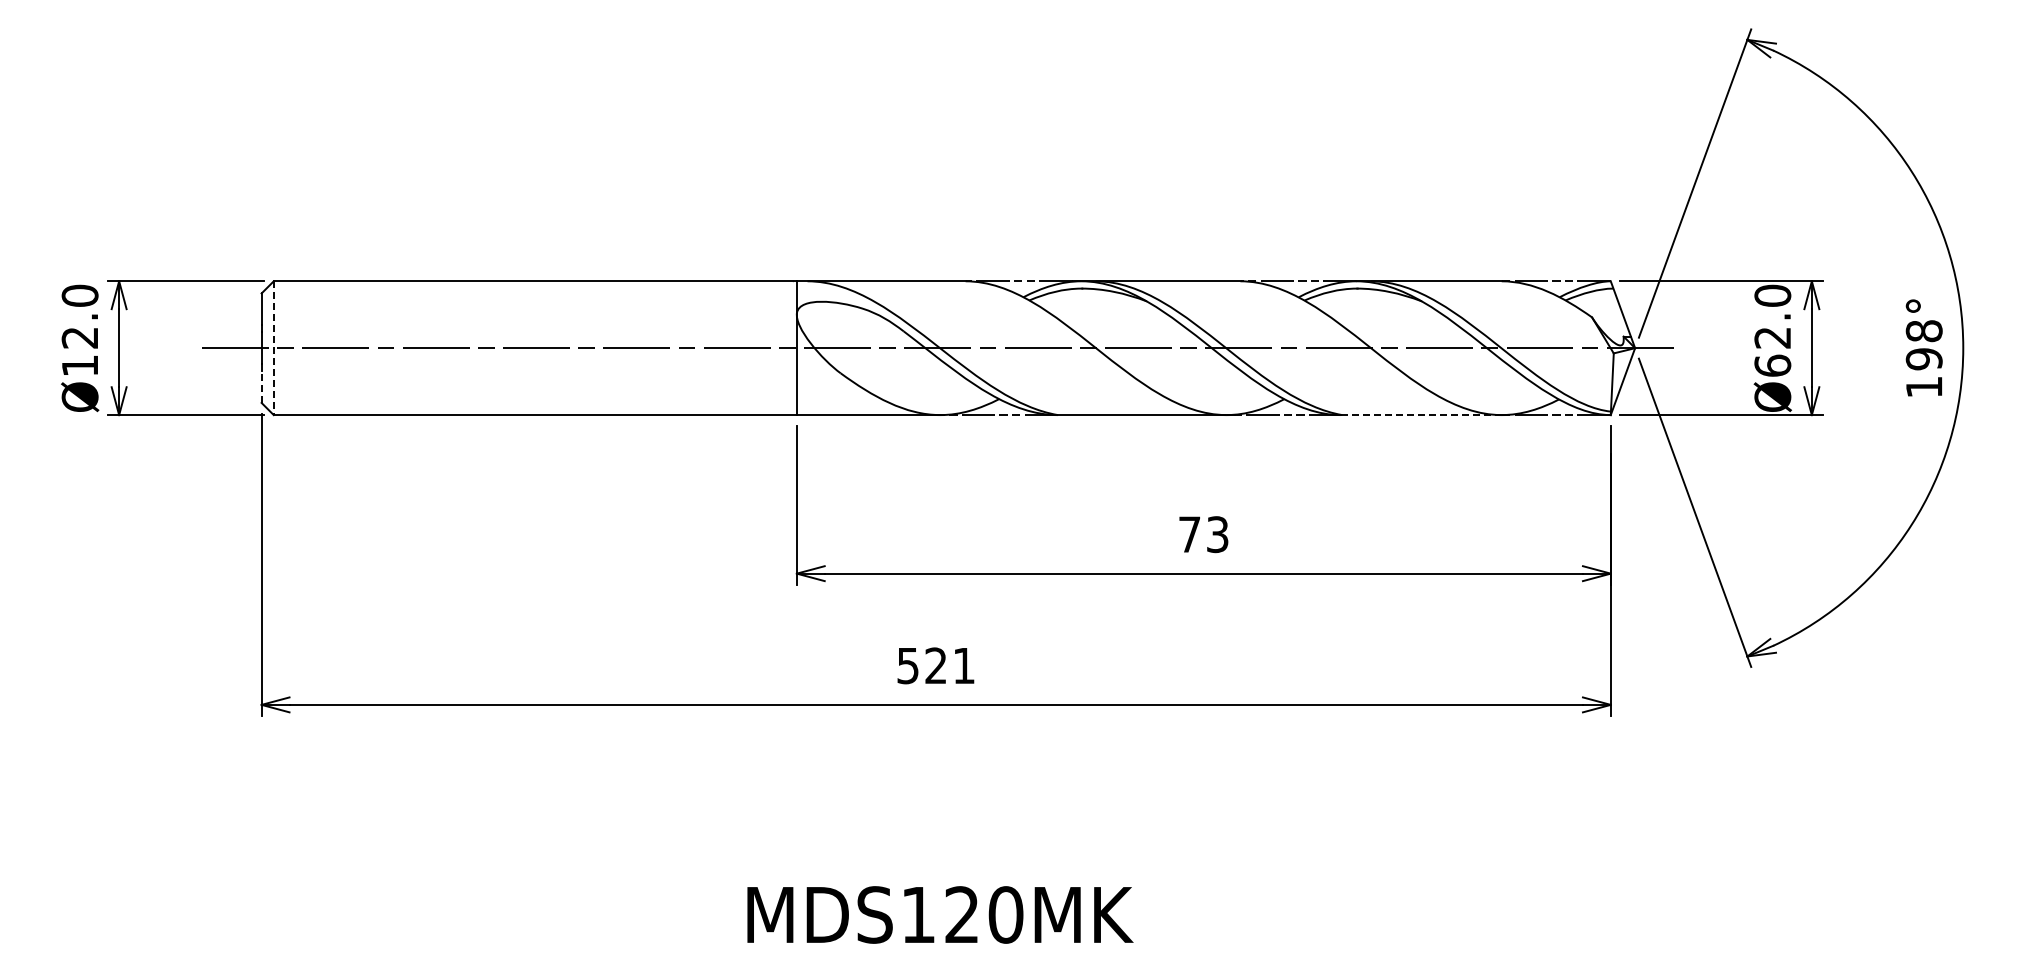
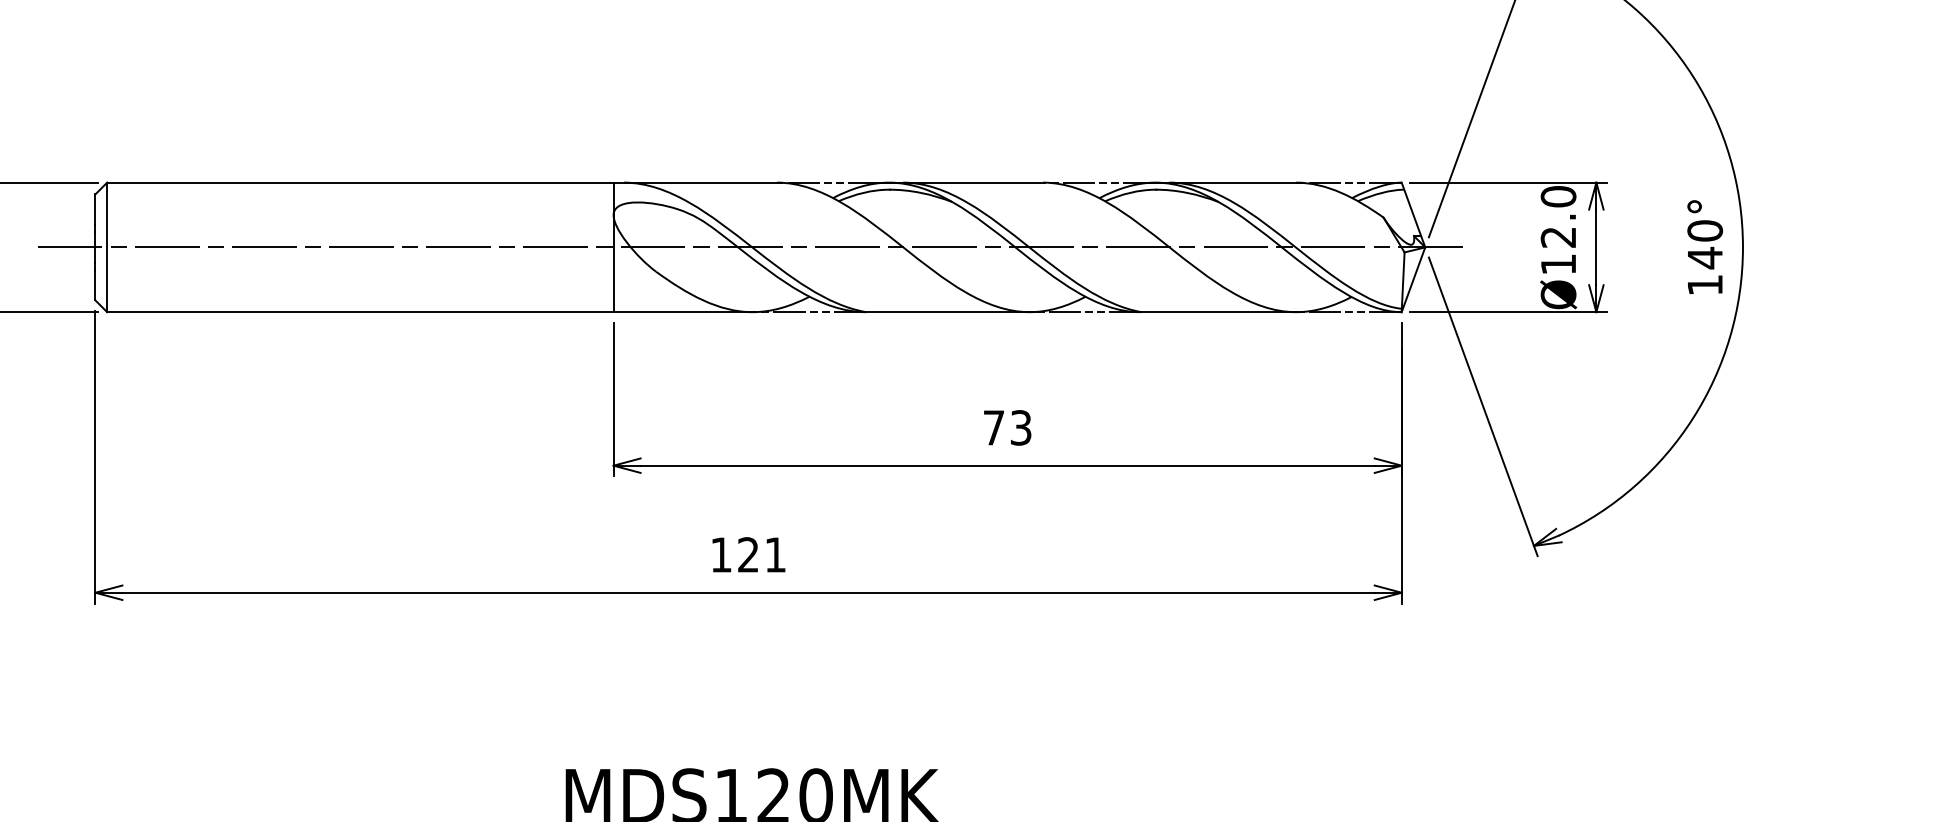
text: (1923, 345) -> (1704, 244), 198° -> 140°
line: (273, 348) -> (106, 247), dashed -> solid
text: (1772, 365) -> (1558, 264), Ø62.0 -> Ø12.0
line: (261, 387) -> (95, 285), dashed -> solid
line: (1421, 415) -> (1218, 312), dashed -> solid
text: (907, 666) -> (720, 555), 521 -> 121

